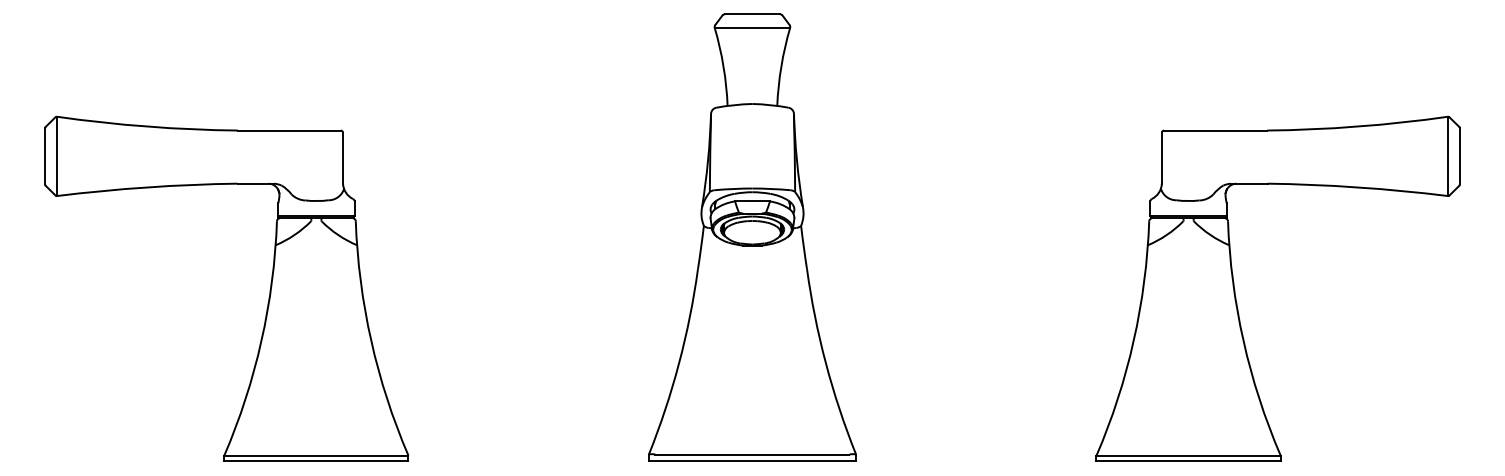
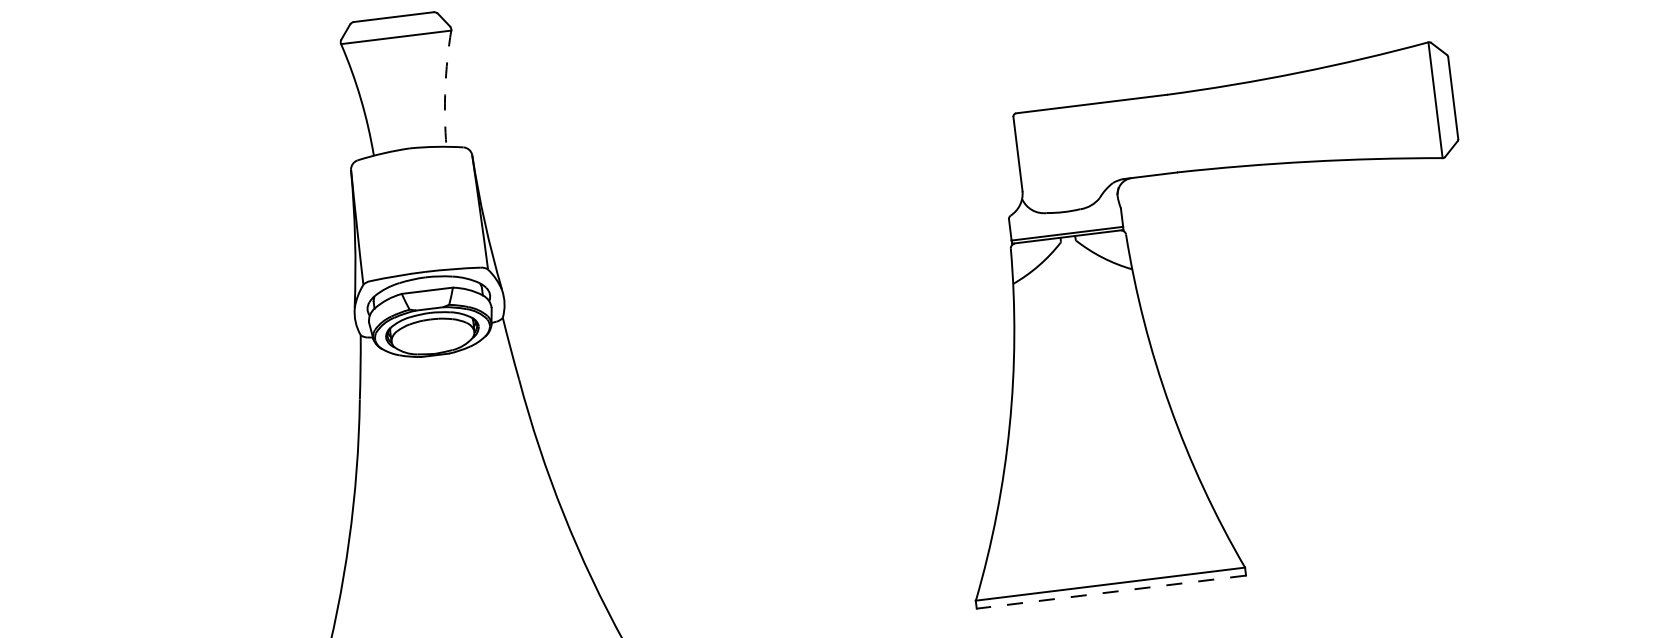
arc: (781, 66) -> (445, 88), solid -> dashed
line: (1188, 461) -> (1111, 592), solid -> dashed

